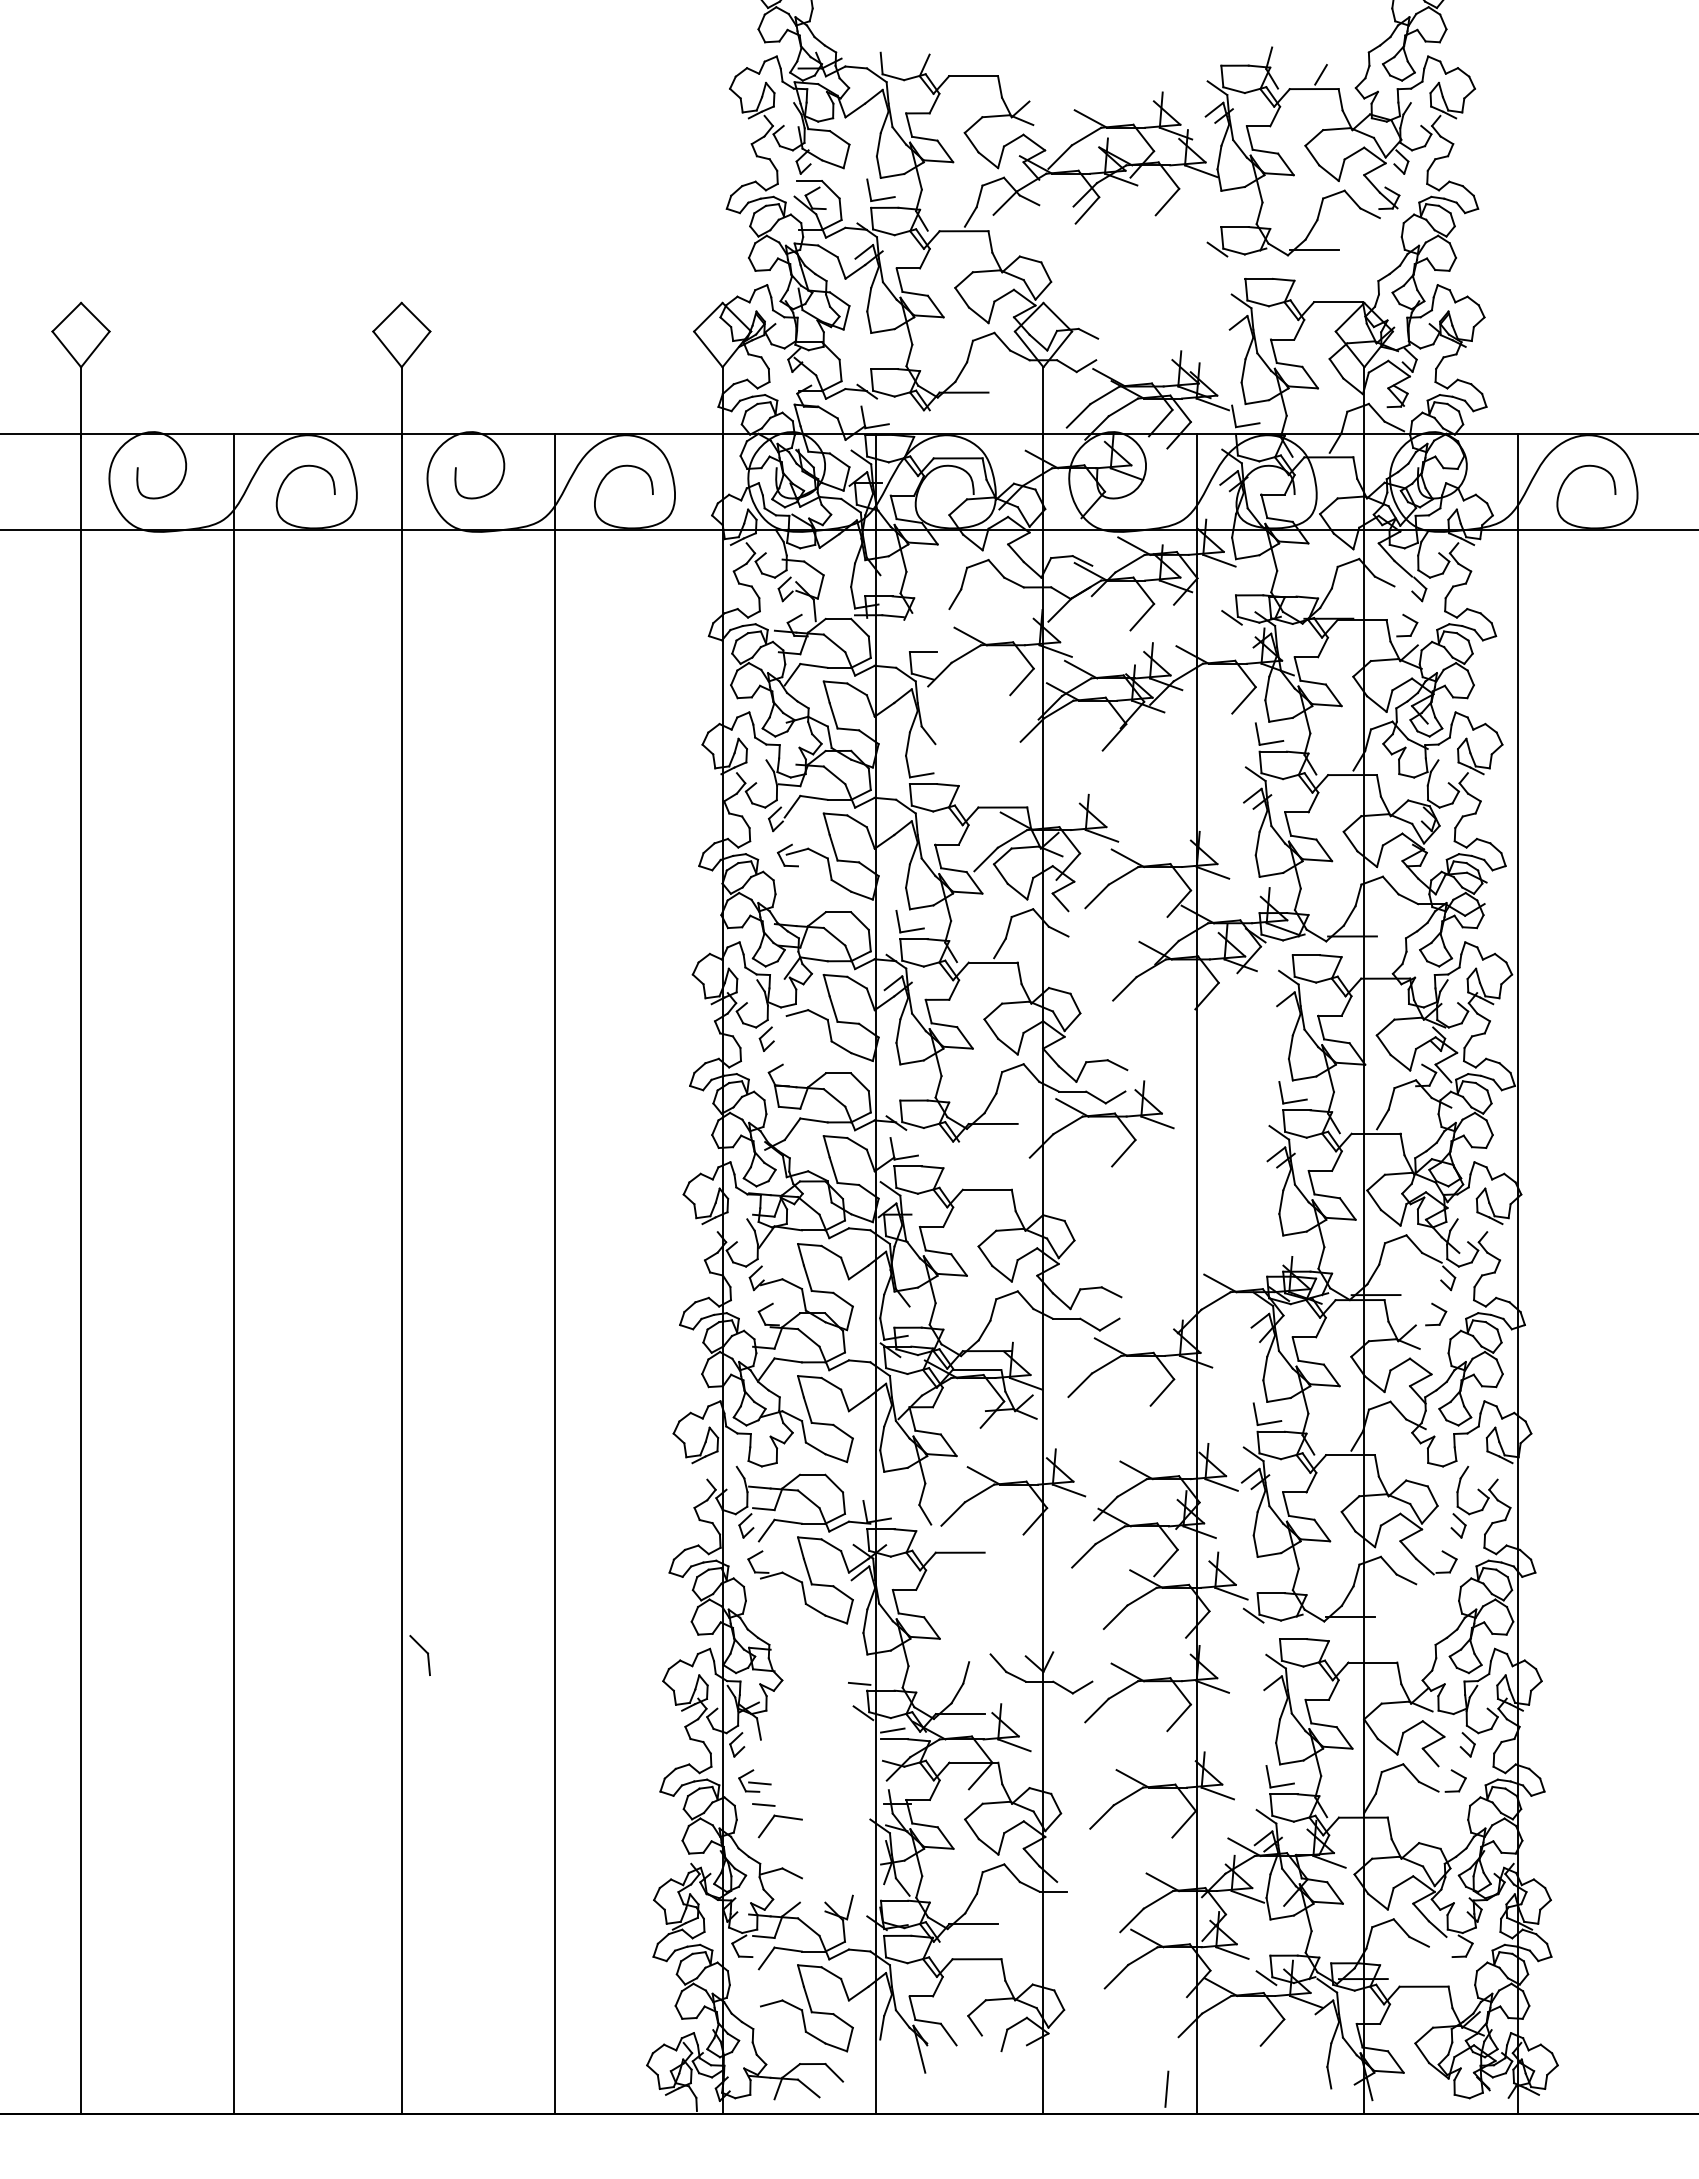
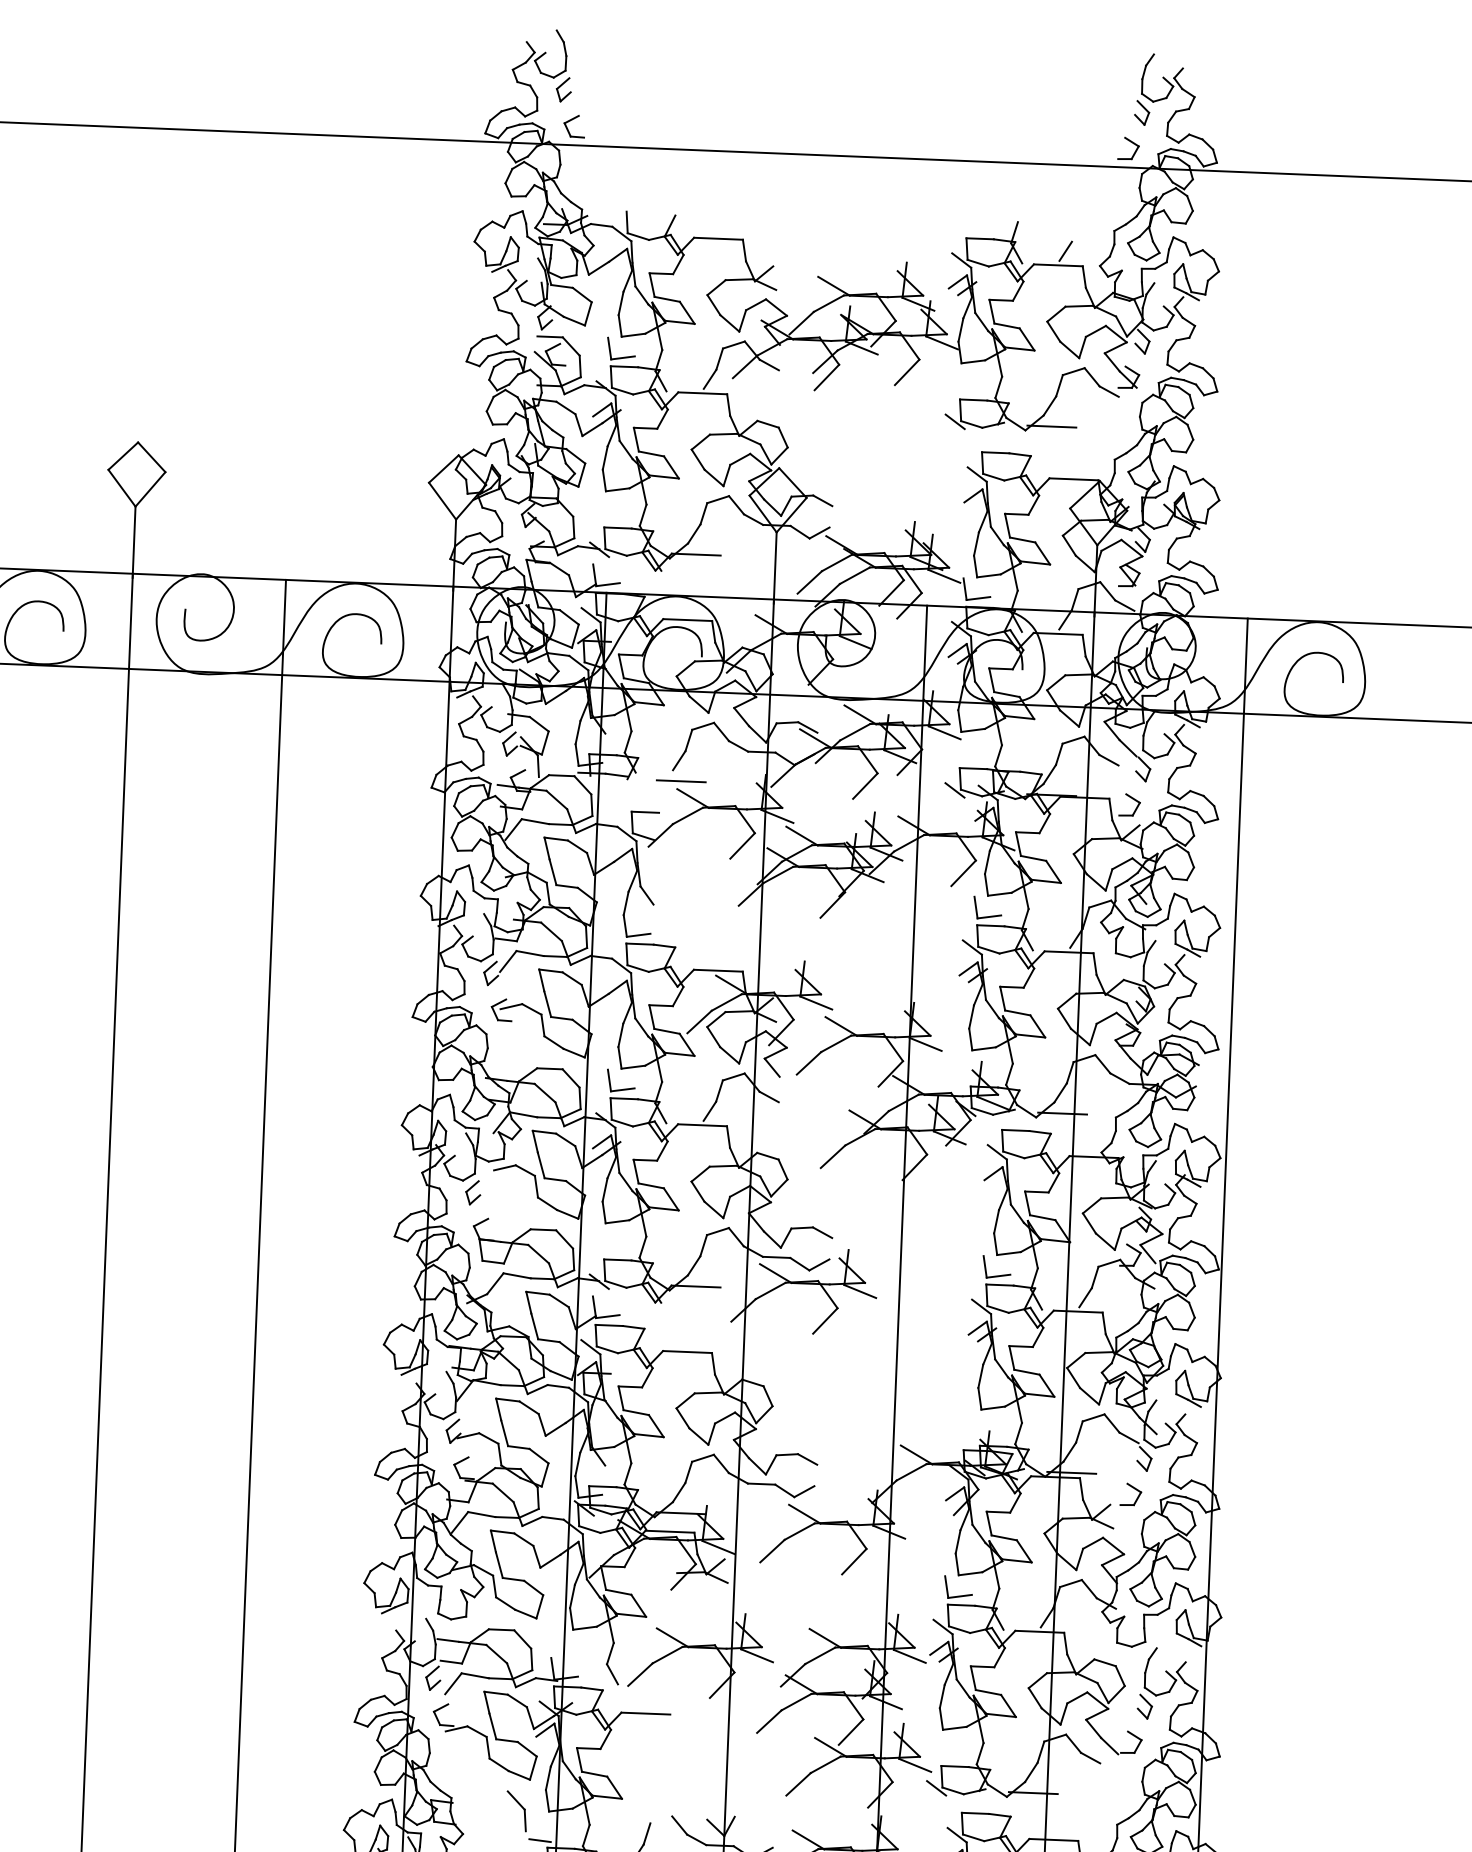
line: (957, 619) -> (680, 781), added
part: (423, 1650) -> (520, 1806), moved

